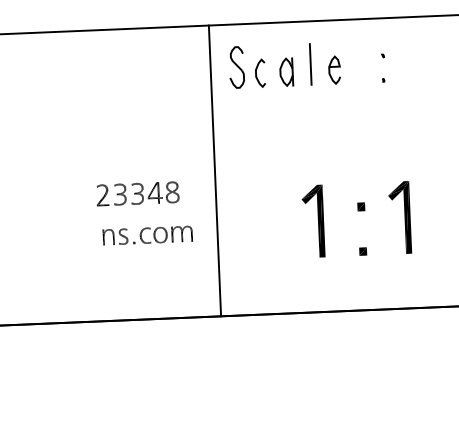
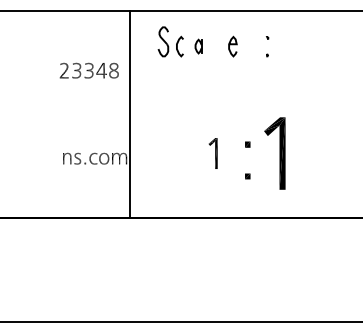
line: (311, 63) -> (216, 41), removed
part: (286, 72) -> (198, 46), size x0.7
line: (214, 170) -> (129, 114), moved
part: (136, 193) -> (88, 70), moved
part: (399, 217) -> (274, 153), size x1.4
part: (312, 221) -> (212, 153), size x0.6

